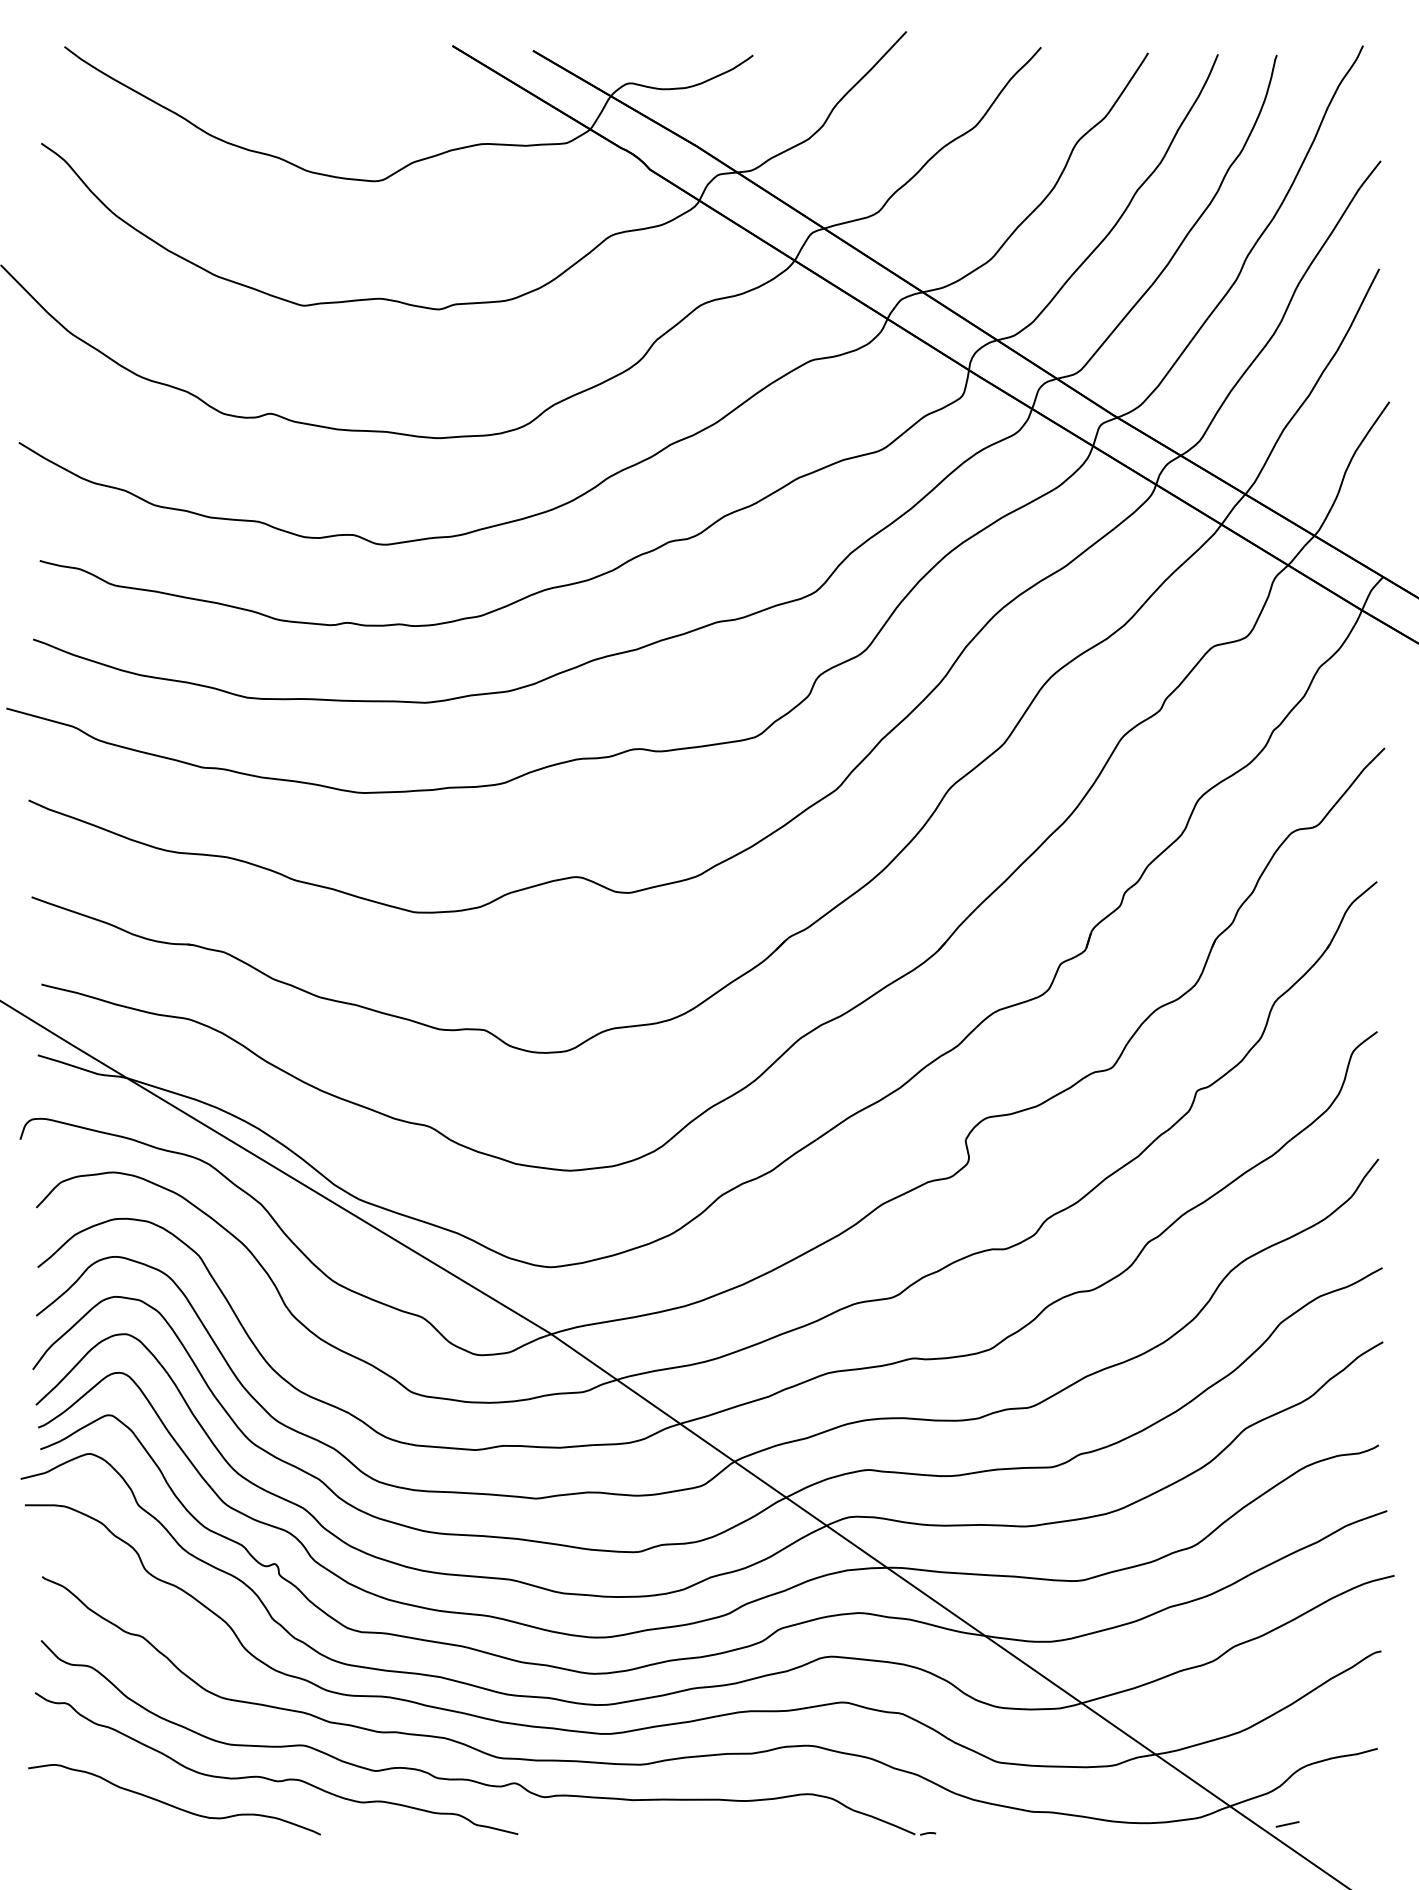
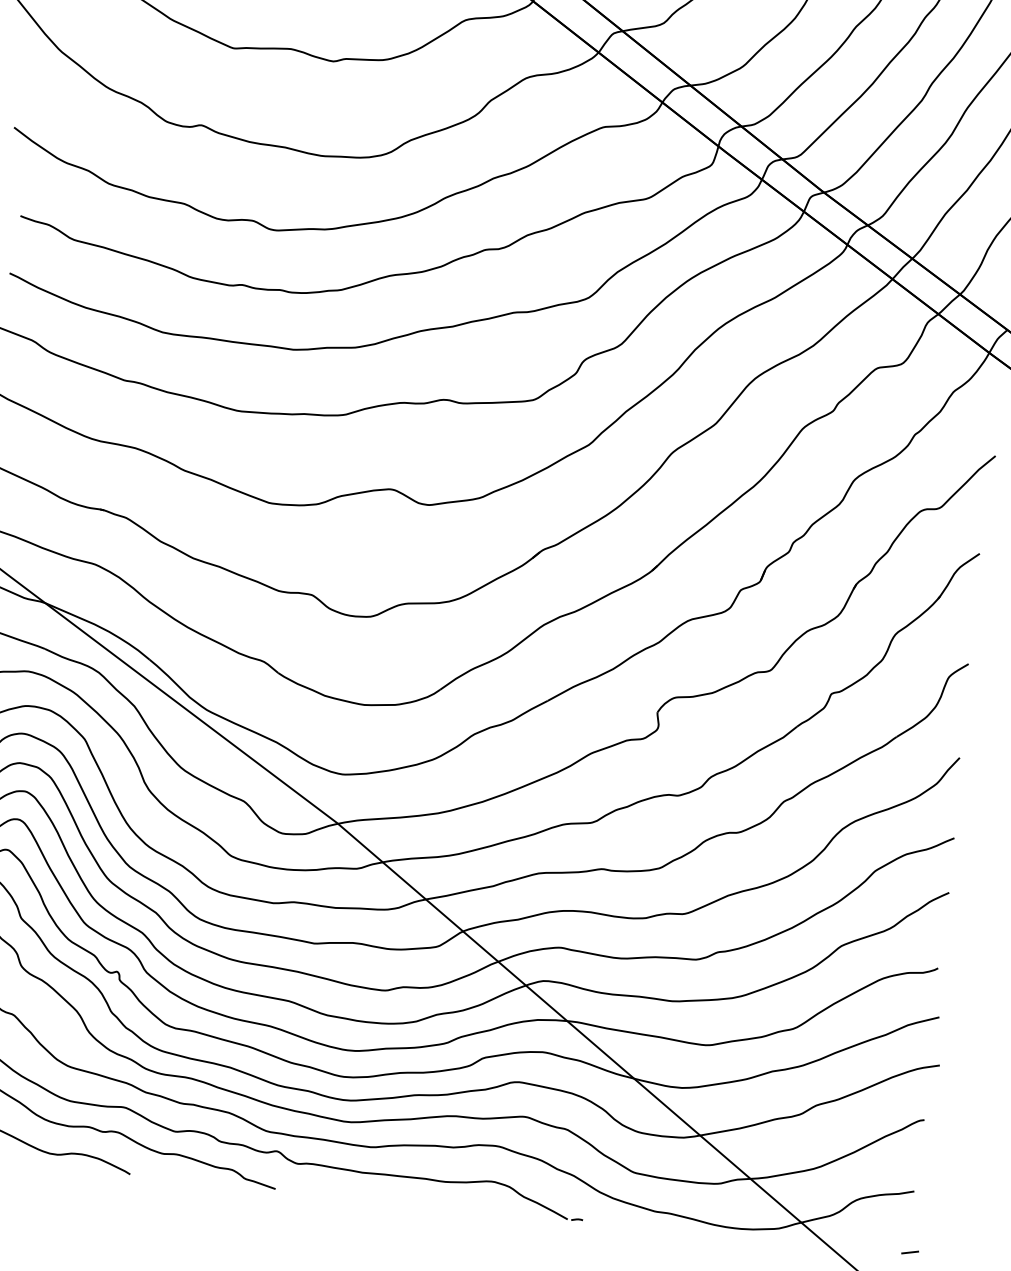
line: (1287, 1824) -> (910, 1252), moved

